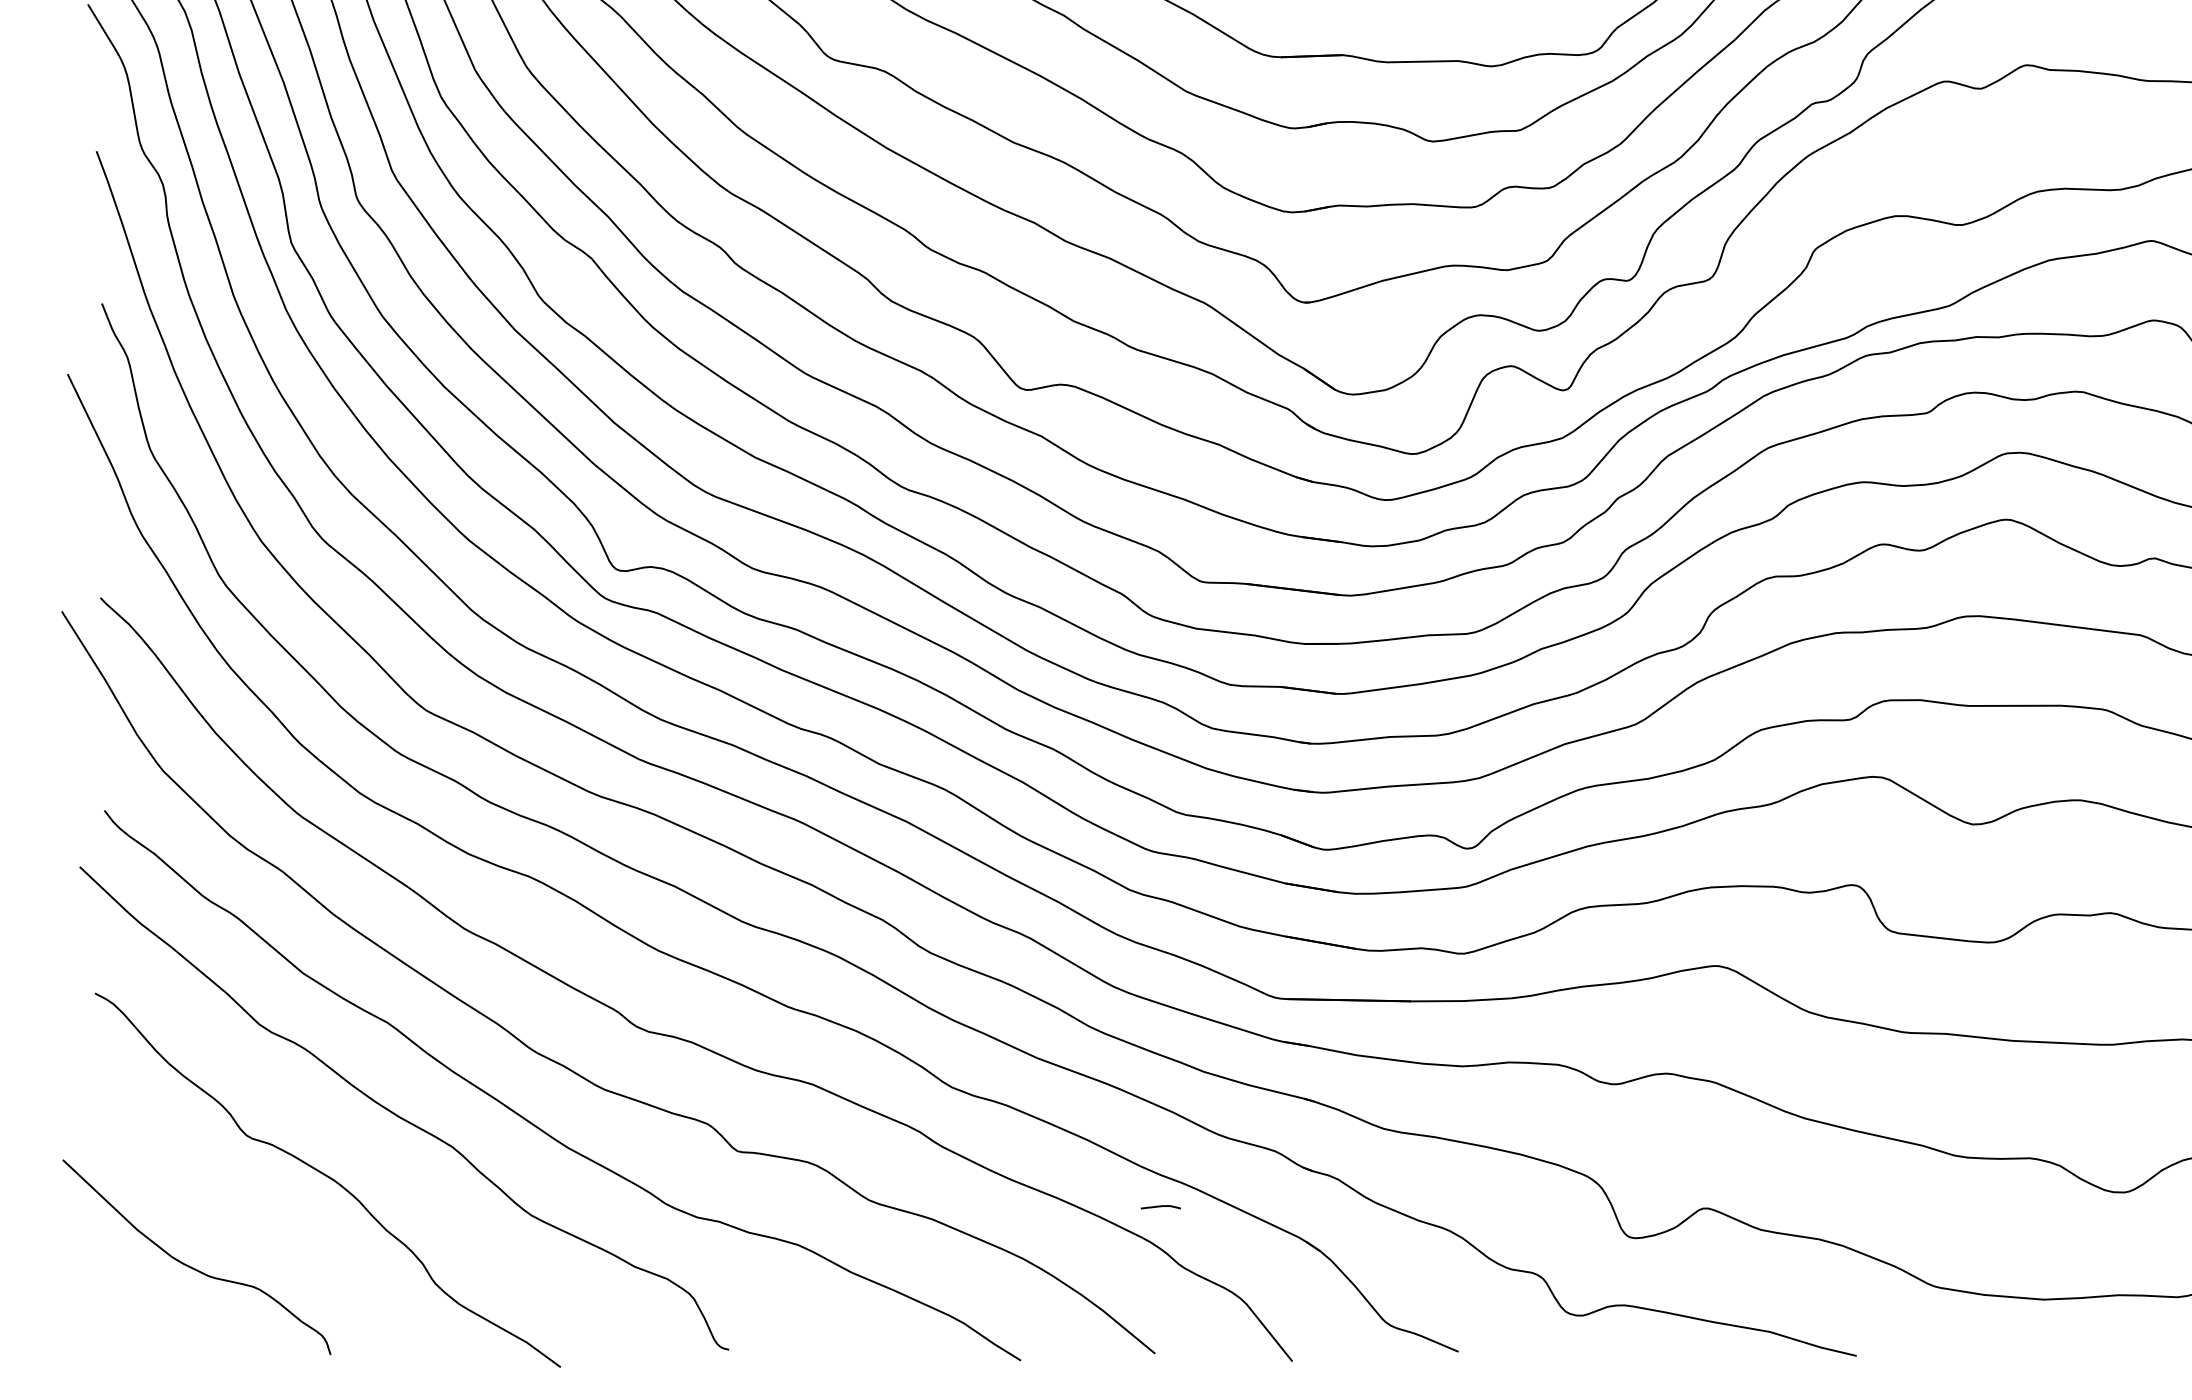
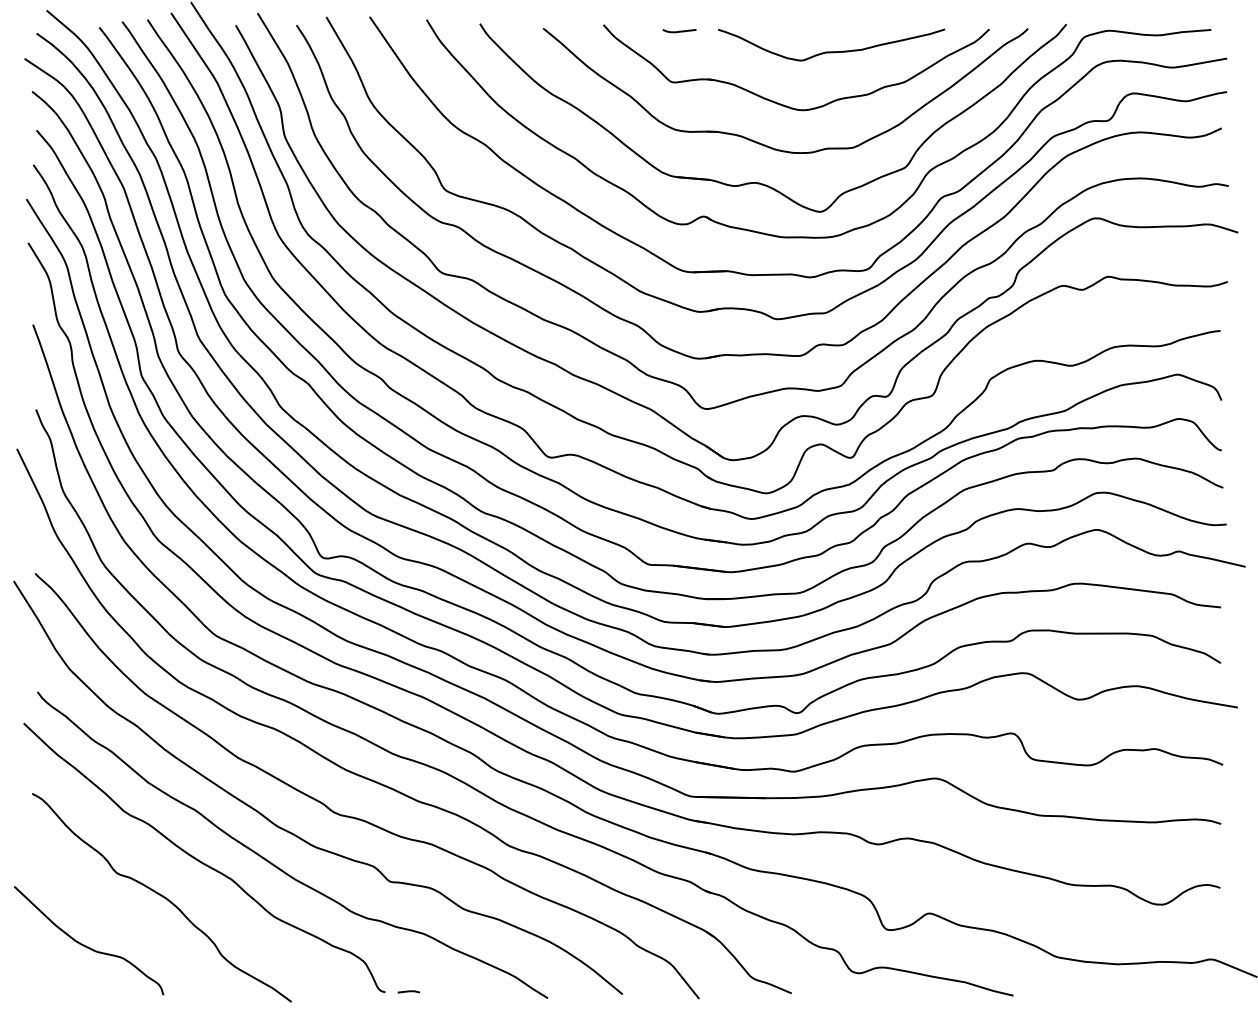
line: (1160, 1206) -> (408, 991), moved

